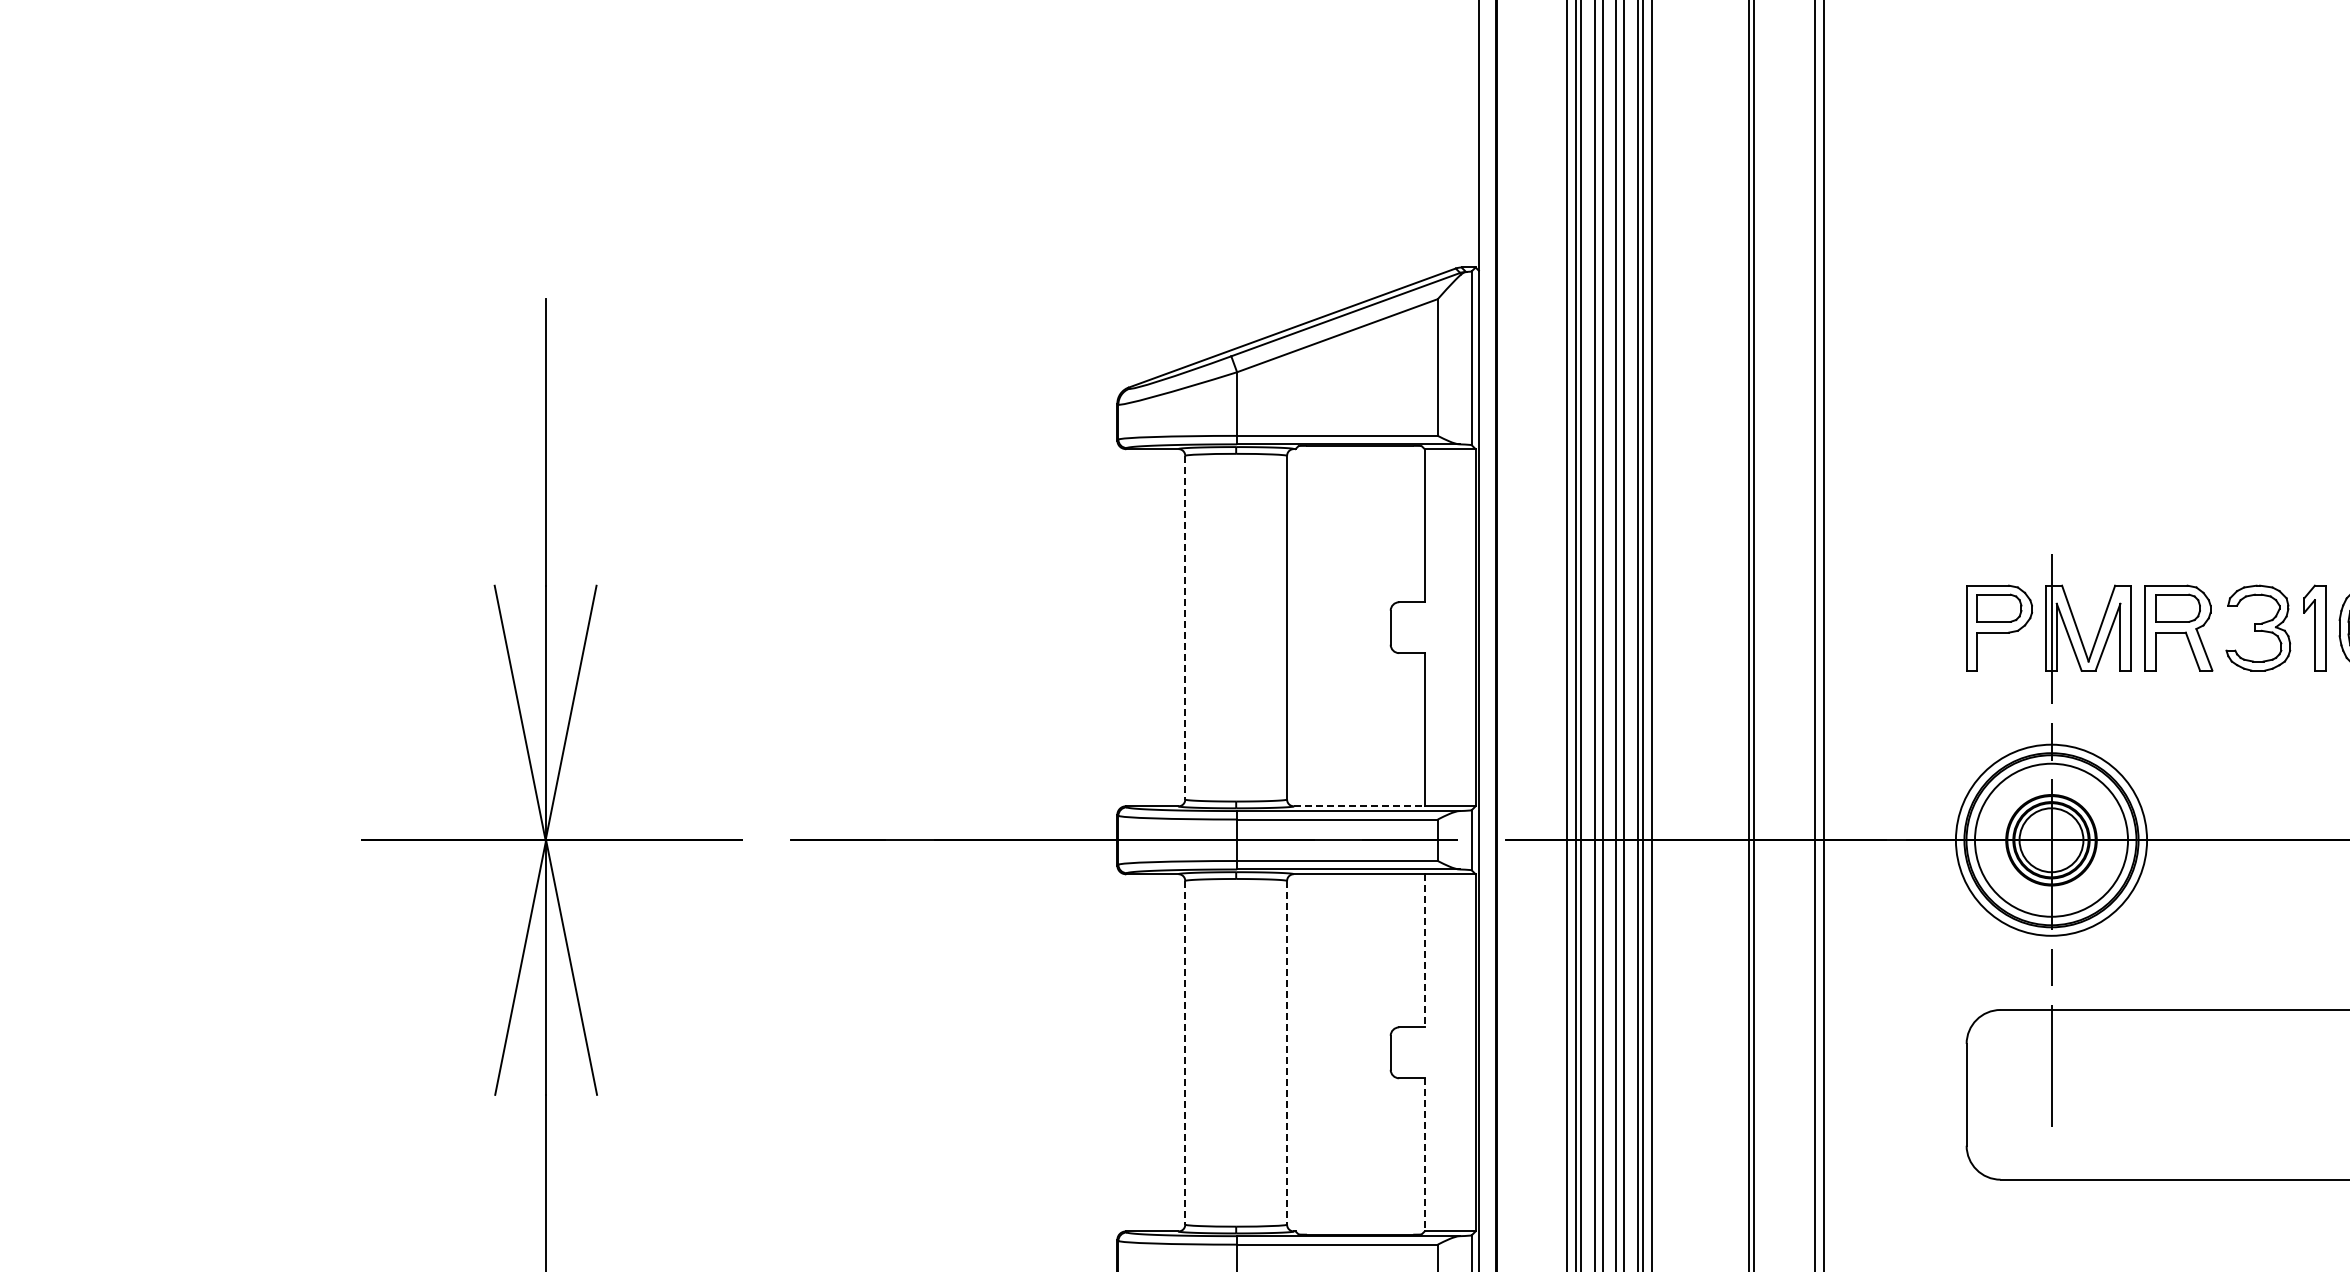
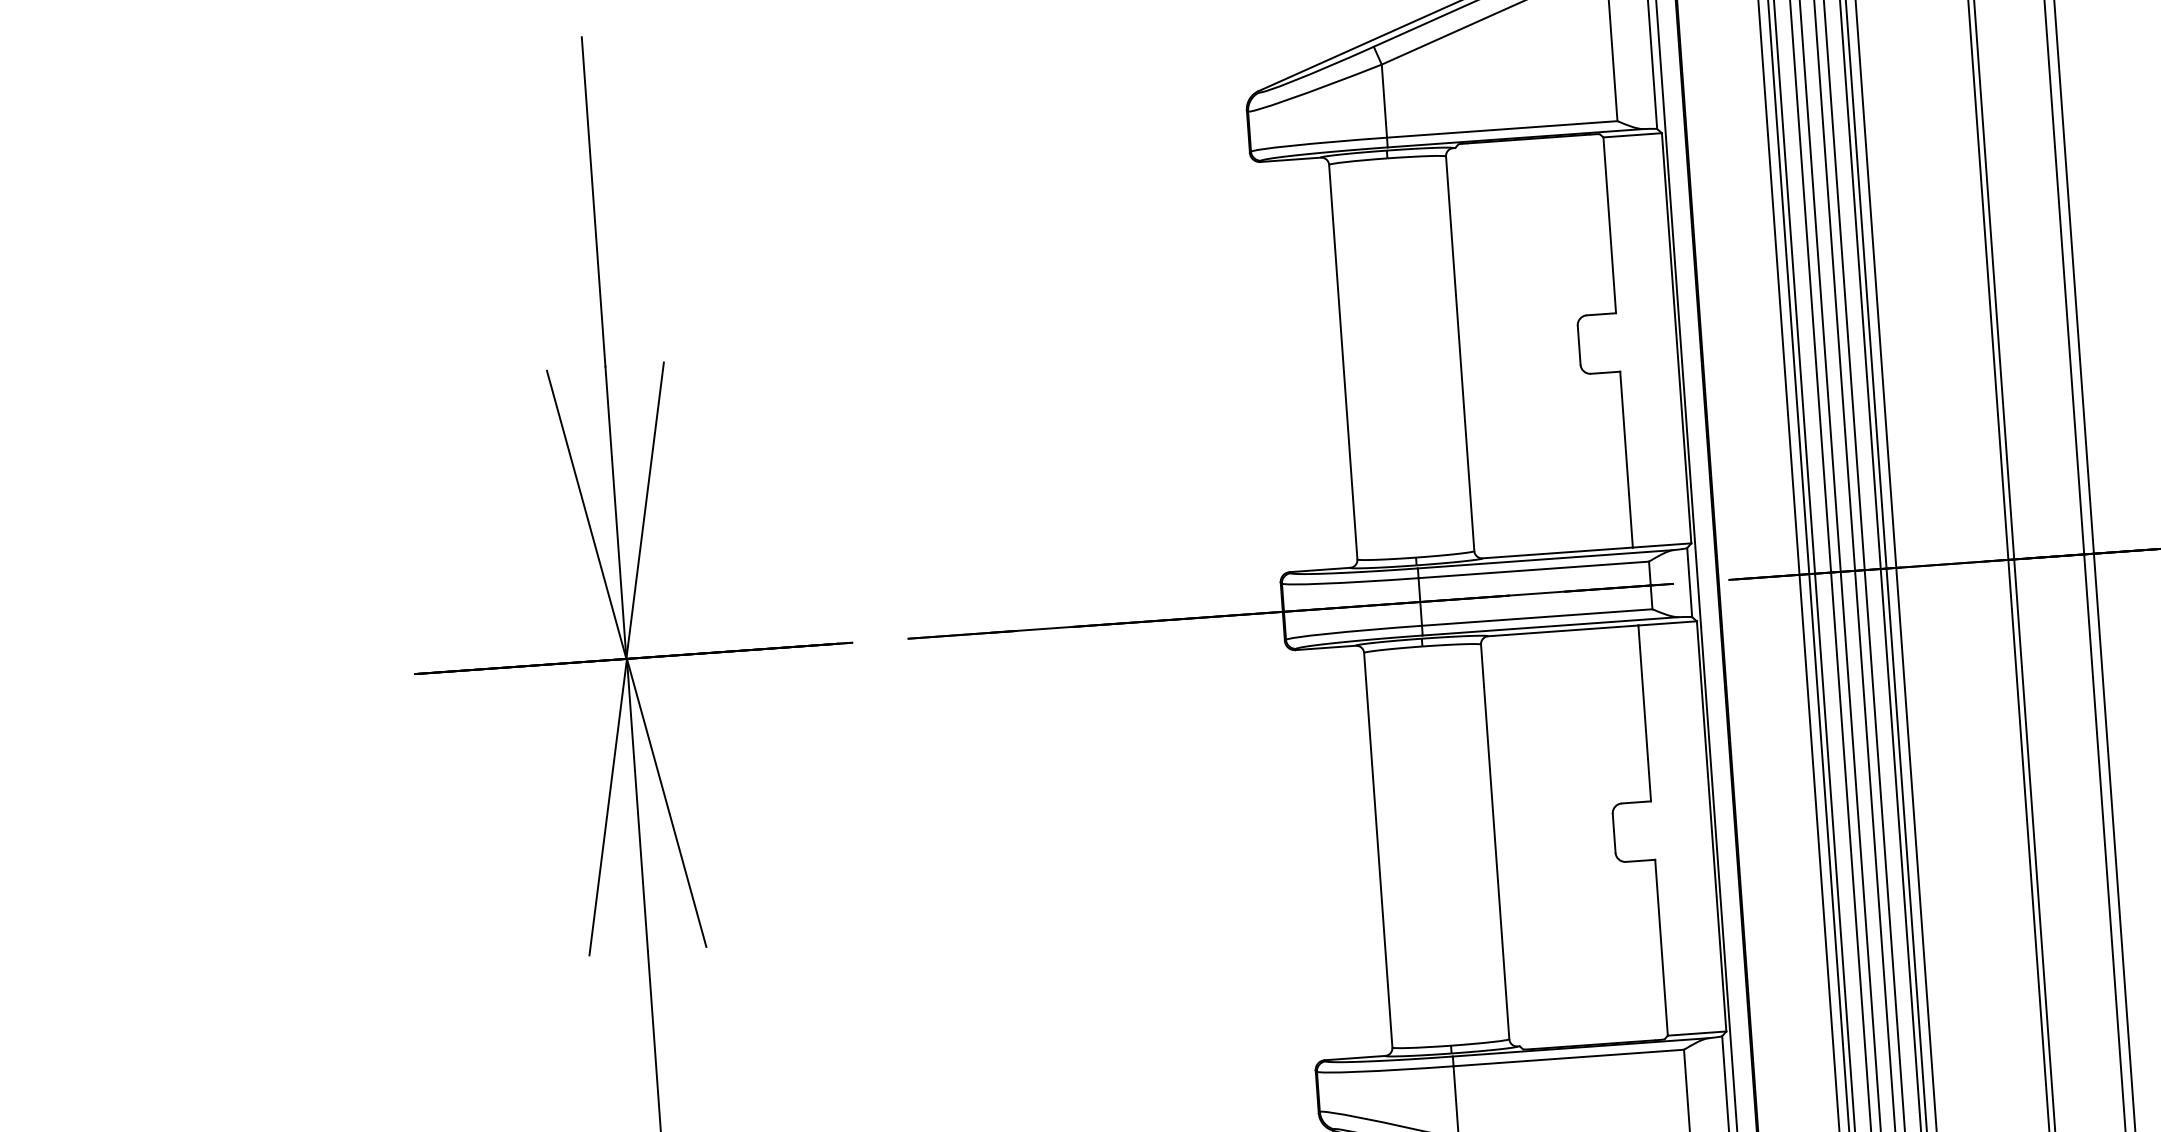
line: (1185, 627) -> (1343, 361), dashed -> solid
line: (1359, 806) -> (1558, 553), dashed -> solid
line: (1424, 950) -> (1644, 713), dashed -> solid
line: (1185, 1052) -> (1378, 849), dashed -> solid
line: (1287, 1052) -> (1495, 841), dashed -> solid
line: (1424, 1154) -> (1661, 947), dashed -> solid

